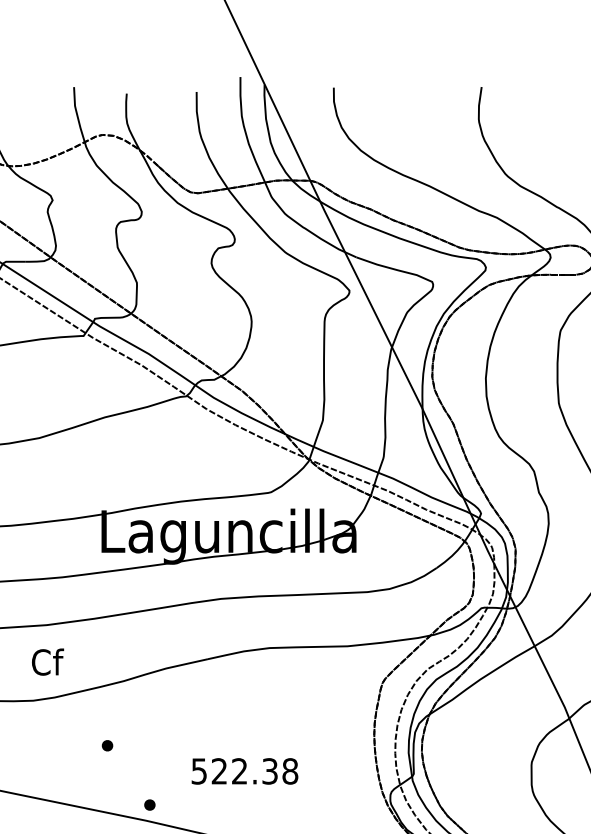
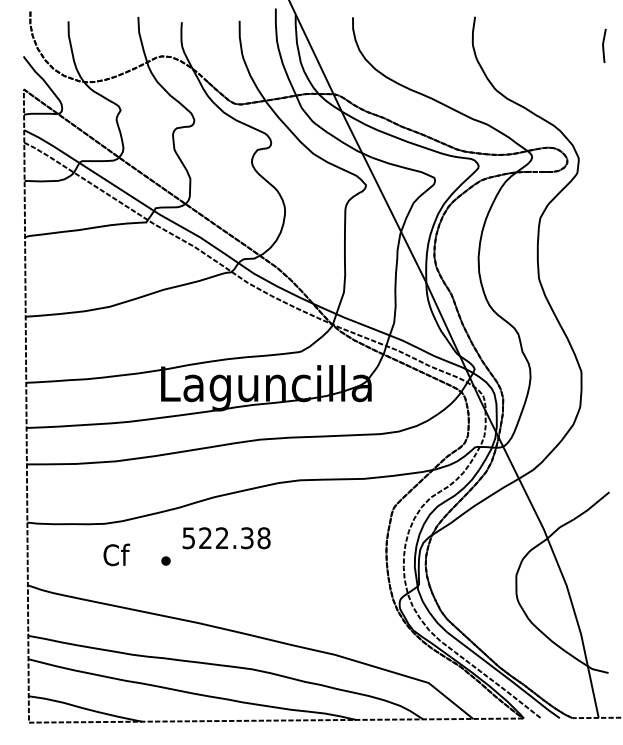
text: (47, 661) -> (116, 554), moved
text: (244, 771) -> (226, 538), moved
part: (149, 804) -> (200, 609), removed

